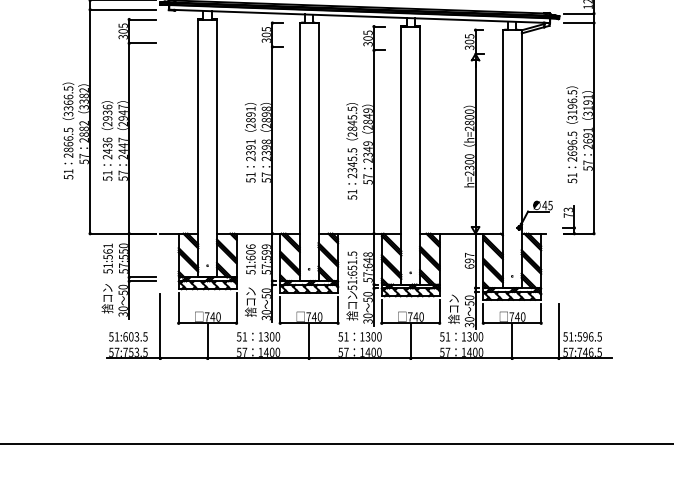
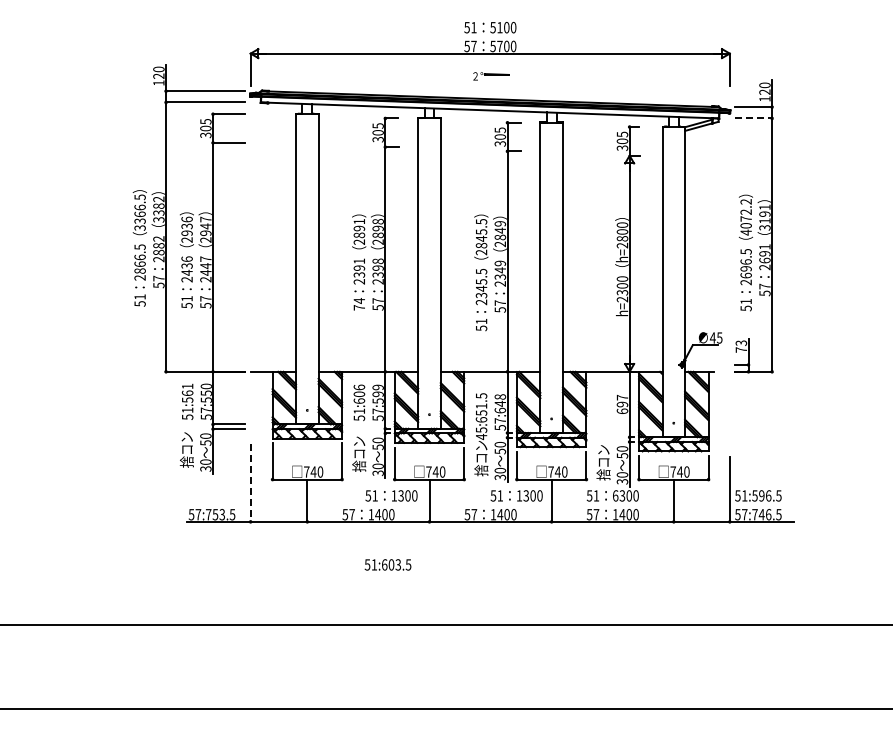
line: (579, 23) -> (754, 118), solid -> dashed
text: (571, 105) -> (745, 217), 3196.5 -> 4072.2
text: (250, 177) -> (359, 304), 51 -> 74
text: (352, 284) -> (481, 433), 51:651.5 -> 45:651.5
line: (160, 326) -> (250, 483), solid -> dashed
text: (127, 336) -> (387, 564), moved
text: (258, 336) -> (391, 495), moved
text: (359, 336) -> (516, 495), moved
text: (463, 336) -> (615, 495), 1300 -> 6300

